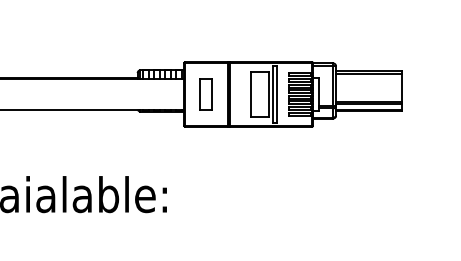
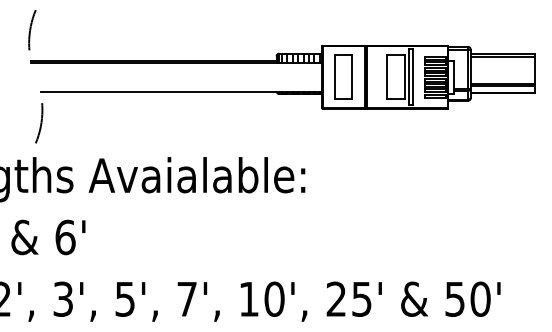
part: (206, 93) -> (343, 76), size x1.43

